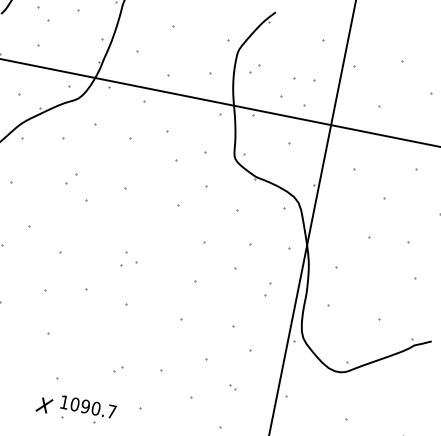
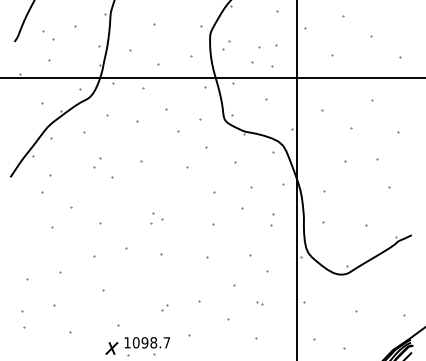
text: (95, 408) -> (153, 342), 1090.7 -> 1098.7

